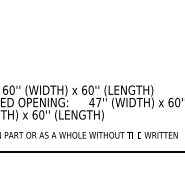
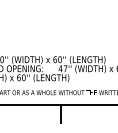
line: (92, 163) -> (61, 113), added

